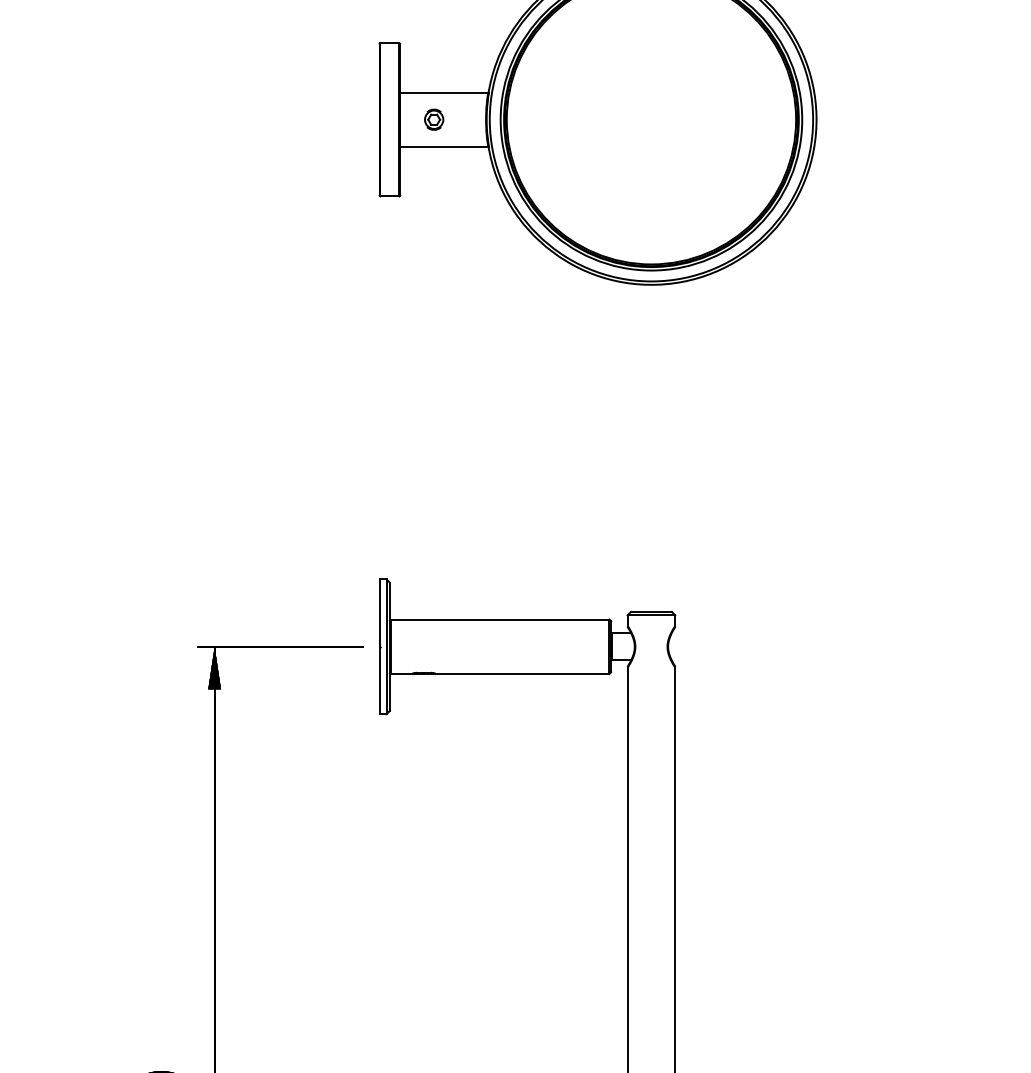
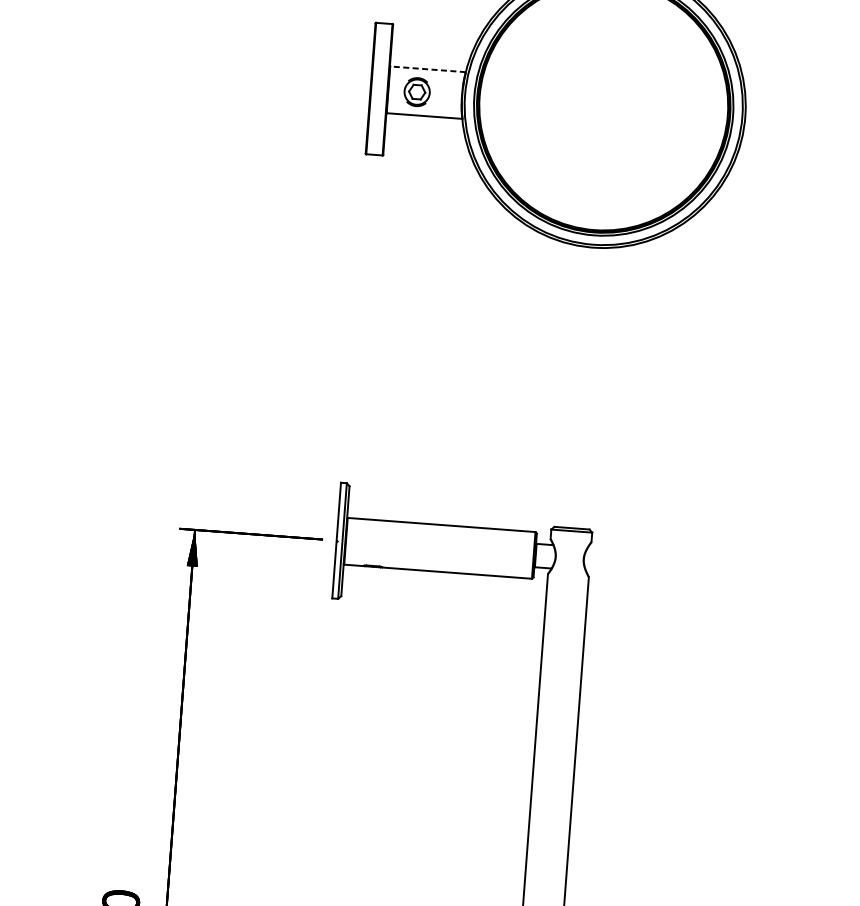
line: (444, 92) -> (427, 69), solid -> dashed
part: (434, 119) -> (417, 91), size x1.6

